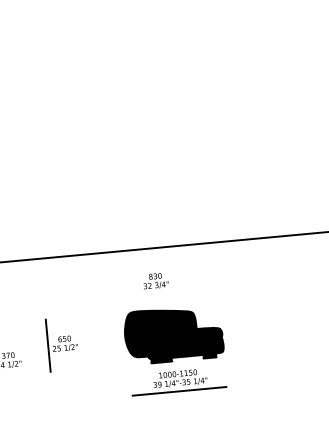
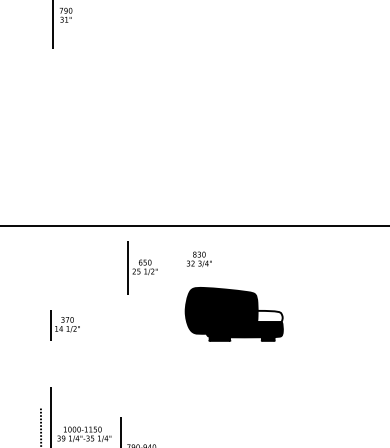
text: (155, 281) -> (199, 259), moved
fill: (208, 332) -> (269, 315), removed
part: (62, 344) -> (142, 267), moved
part: (178, 381) -> (234, 361), removed

